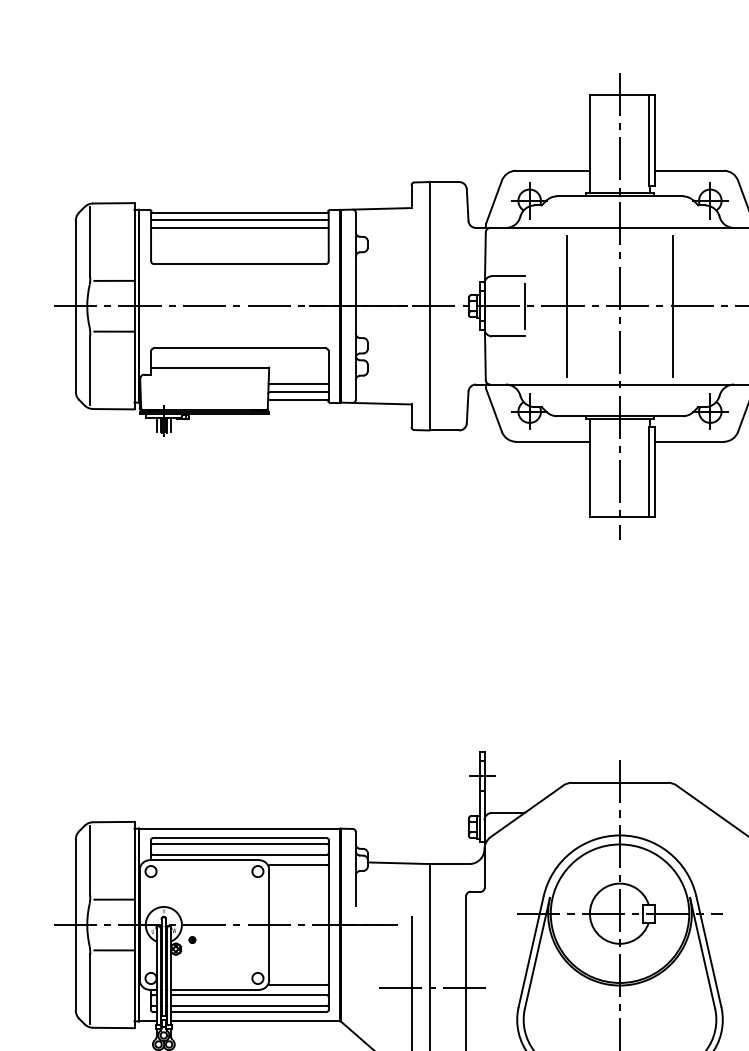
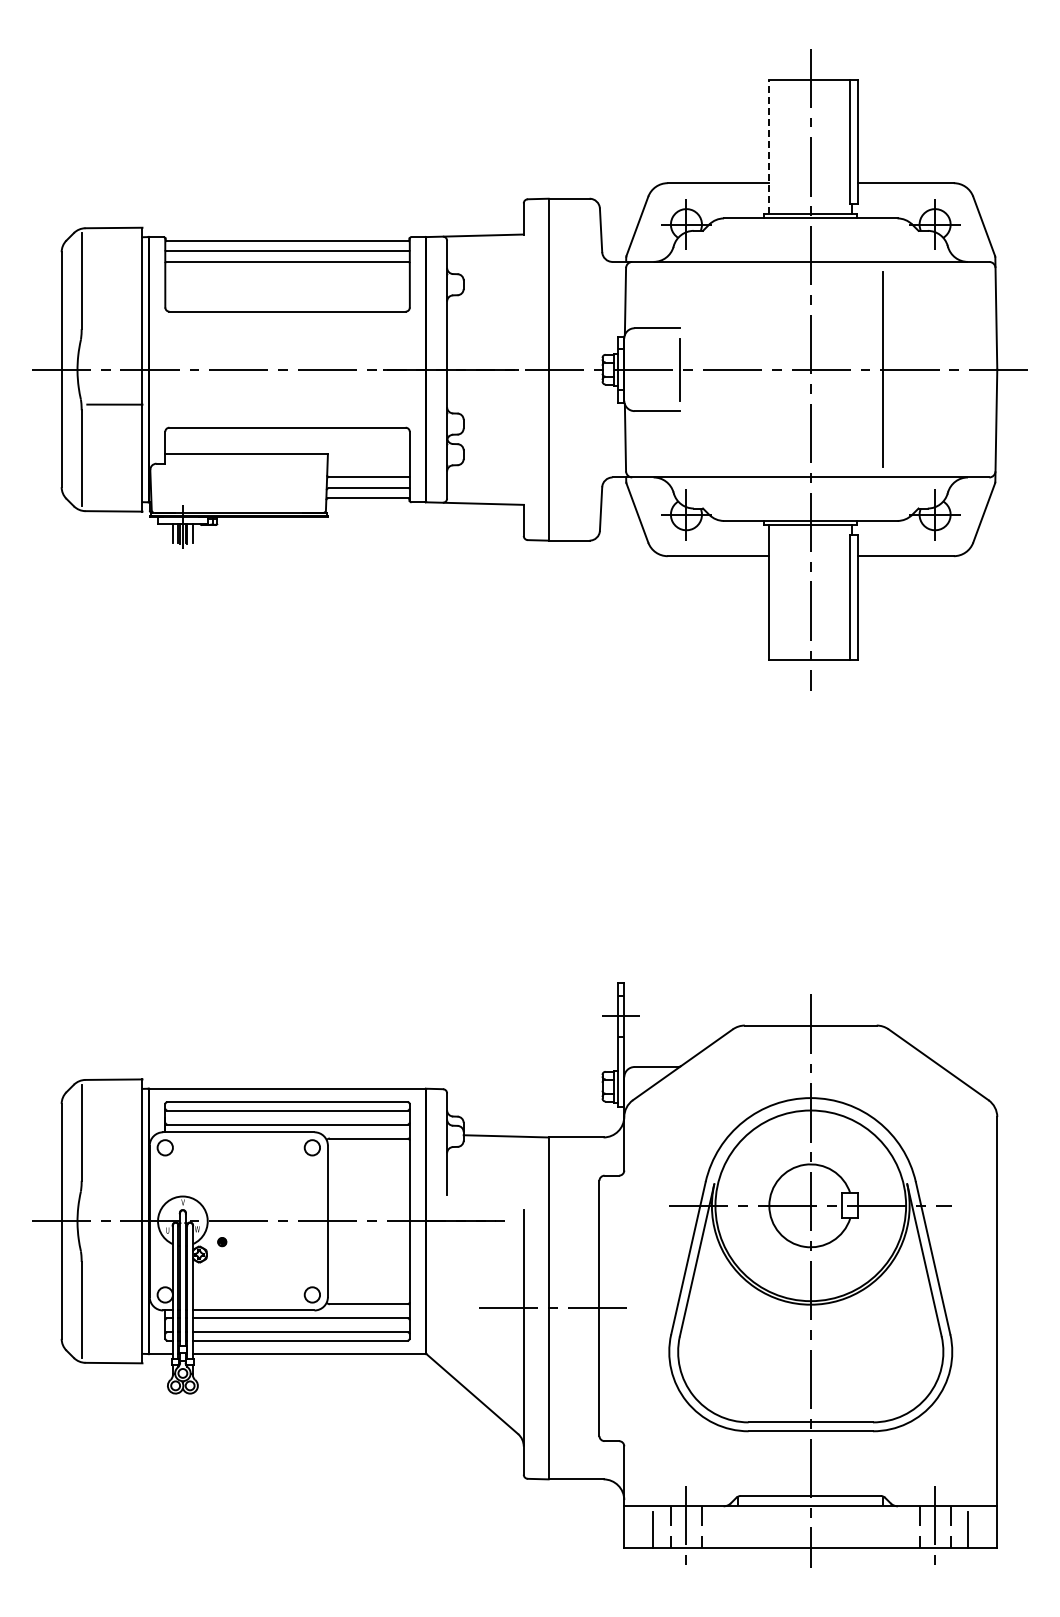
line: (590, 144) -> (769, 146), solid -> dashed
line: (114, 280) -> (114, 334), removed
line: (567, 306) -> (738, 369), removed
line: (114, 899) -> (114, 1186), removed
line: (114, 950) -> (114, 1256), removed

